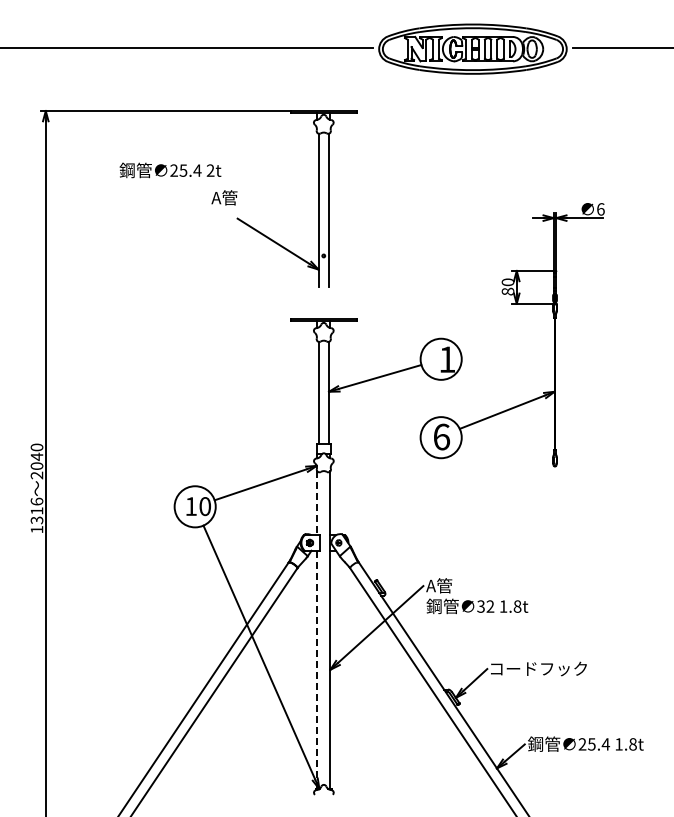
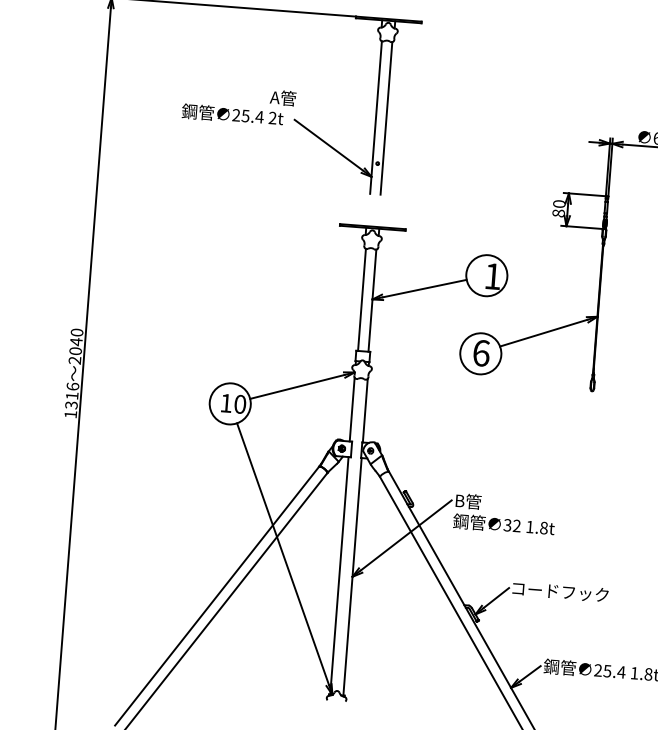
text: (170, 170) -> (232, 114), moved
line: (317, 503) -> (352, 409), dashed -> solid
text: (439, 585) -> (467, 501), A管 -> B管
line: (317, 670) -> (339, 576), dashed -> solid

